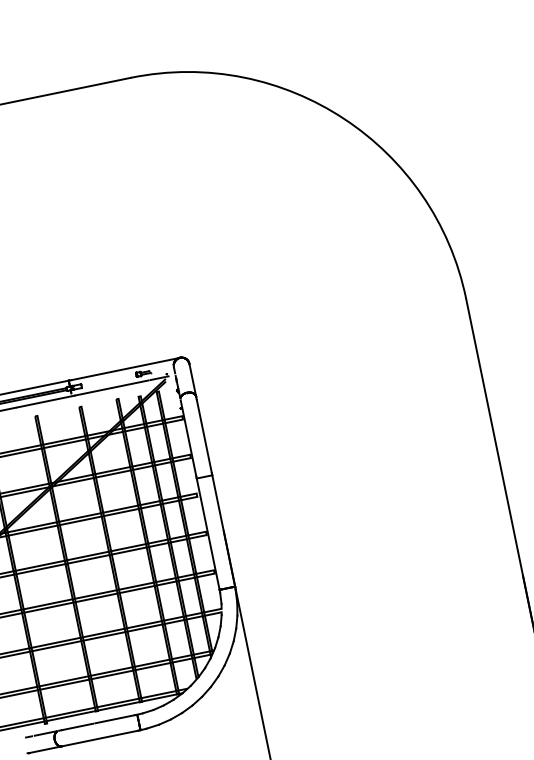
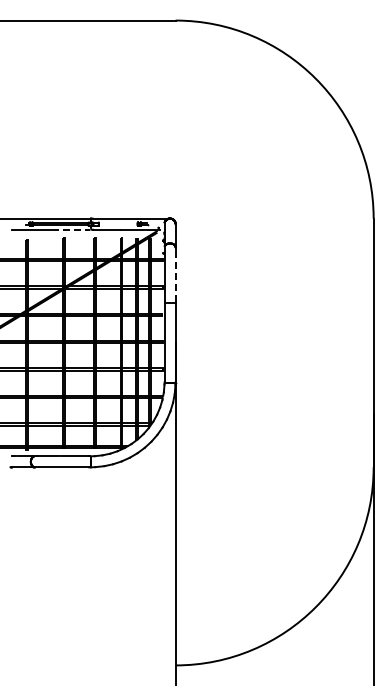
line: (44, 401) -> (71, 229), solid -> dashed
line: (204, 436) -> (175, 275), solid -> dashed

